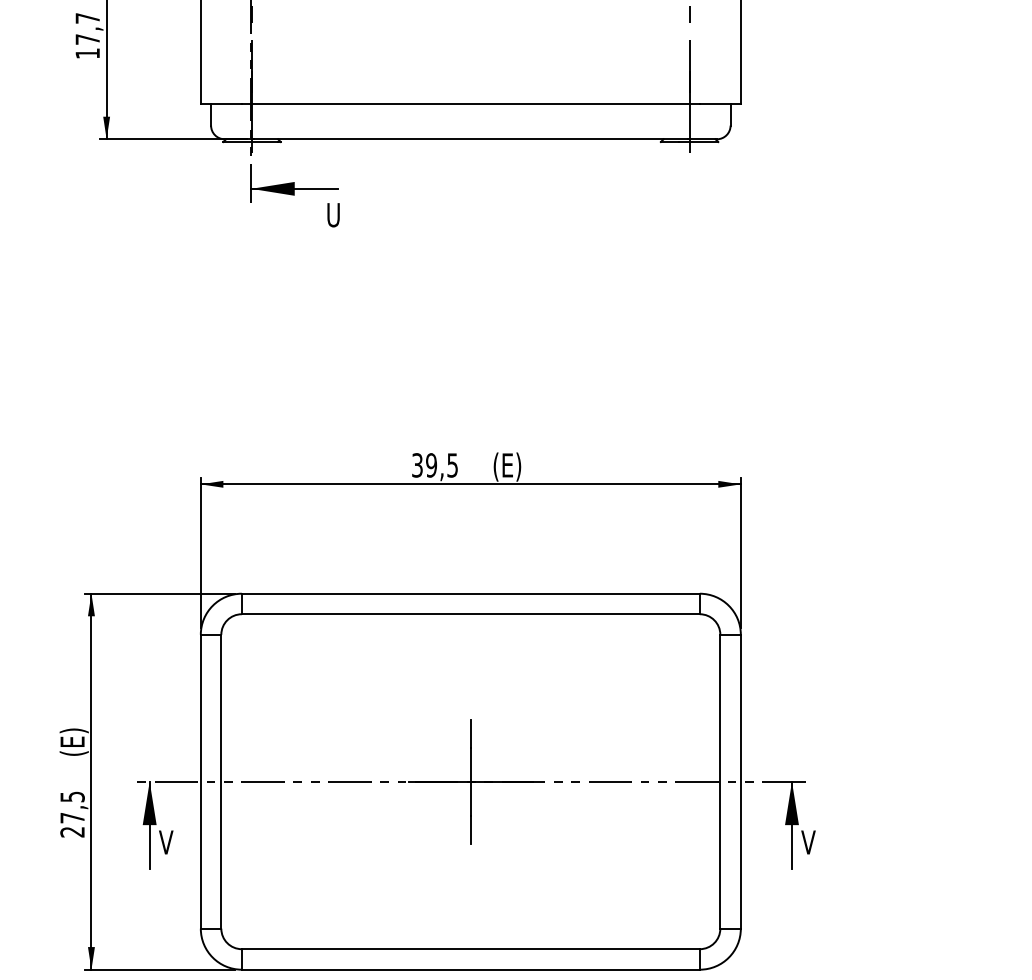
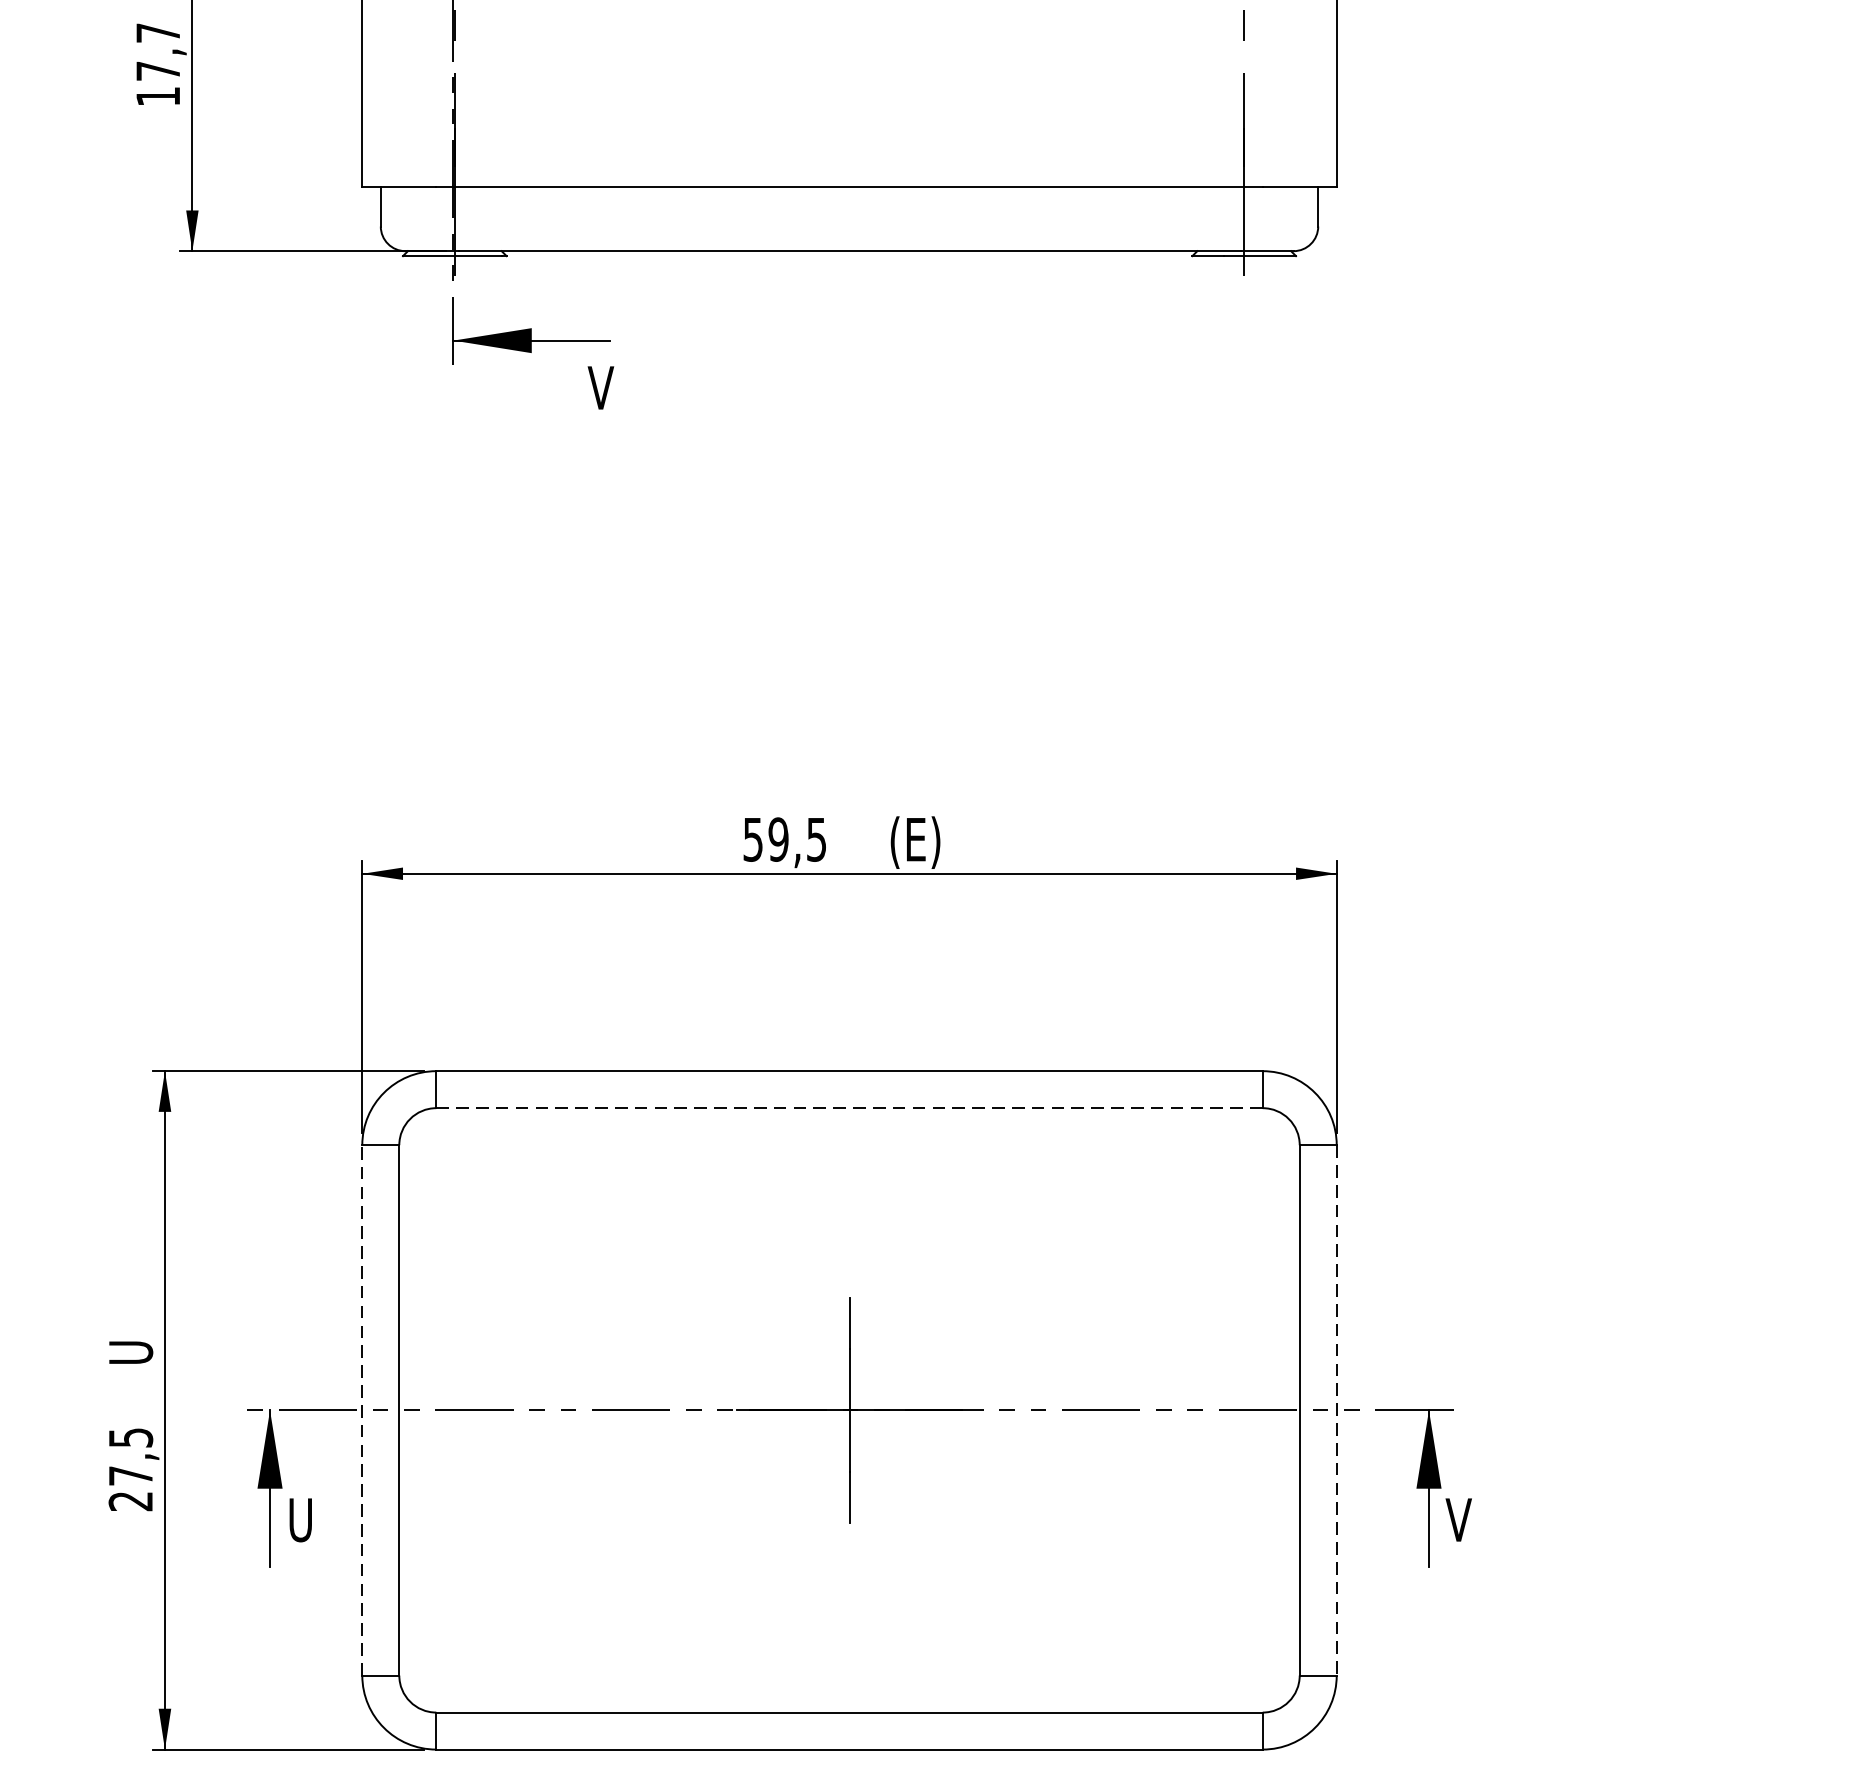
text: (332, 215) -> (599, 388), U -> V
text: (417, 464) -> (753, 837), 39,5 -> 59,5
line: (470, 614) -> (848, 1108), solid -> dashed
text: (73, 741) -> (132, 1337), (E) -> U
line: (200, 781) -> (361, 1409), solid -> dashed
line: (740, 781) -> (1336, 1409), solid -> dashed
text: (166, 842) -> (300, 1520), V -> U

